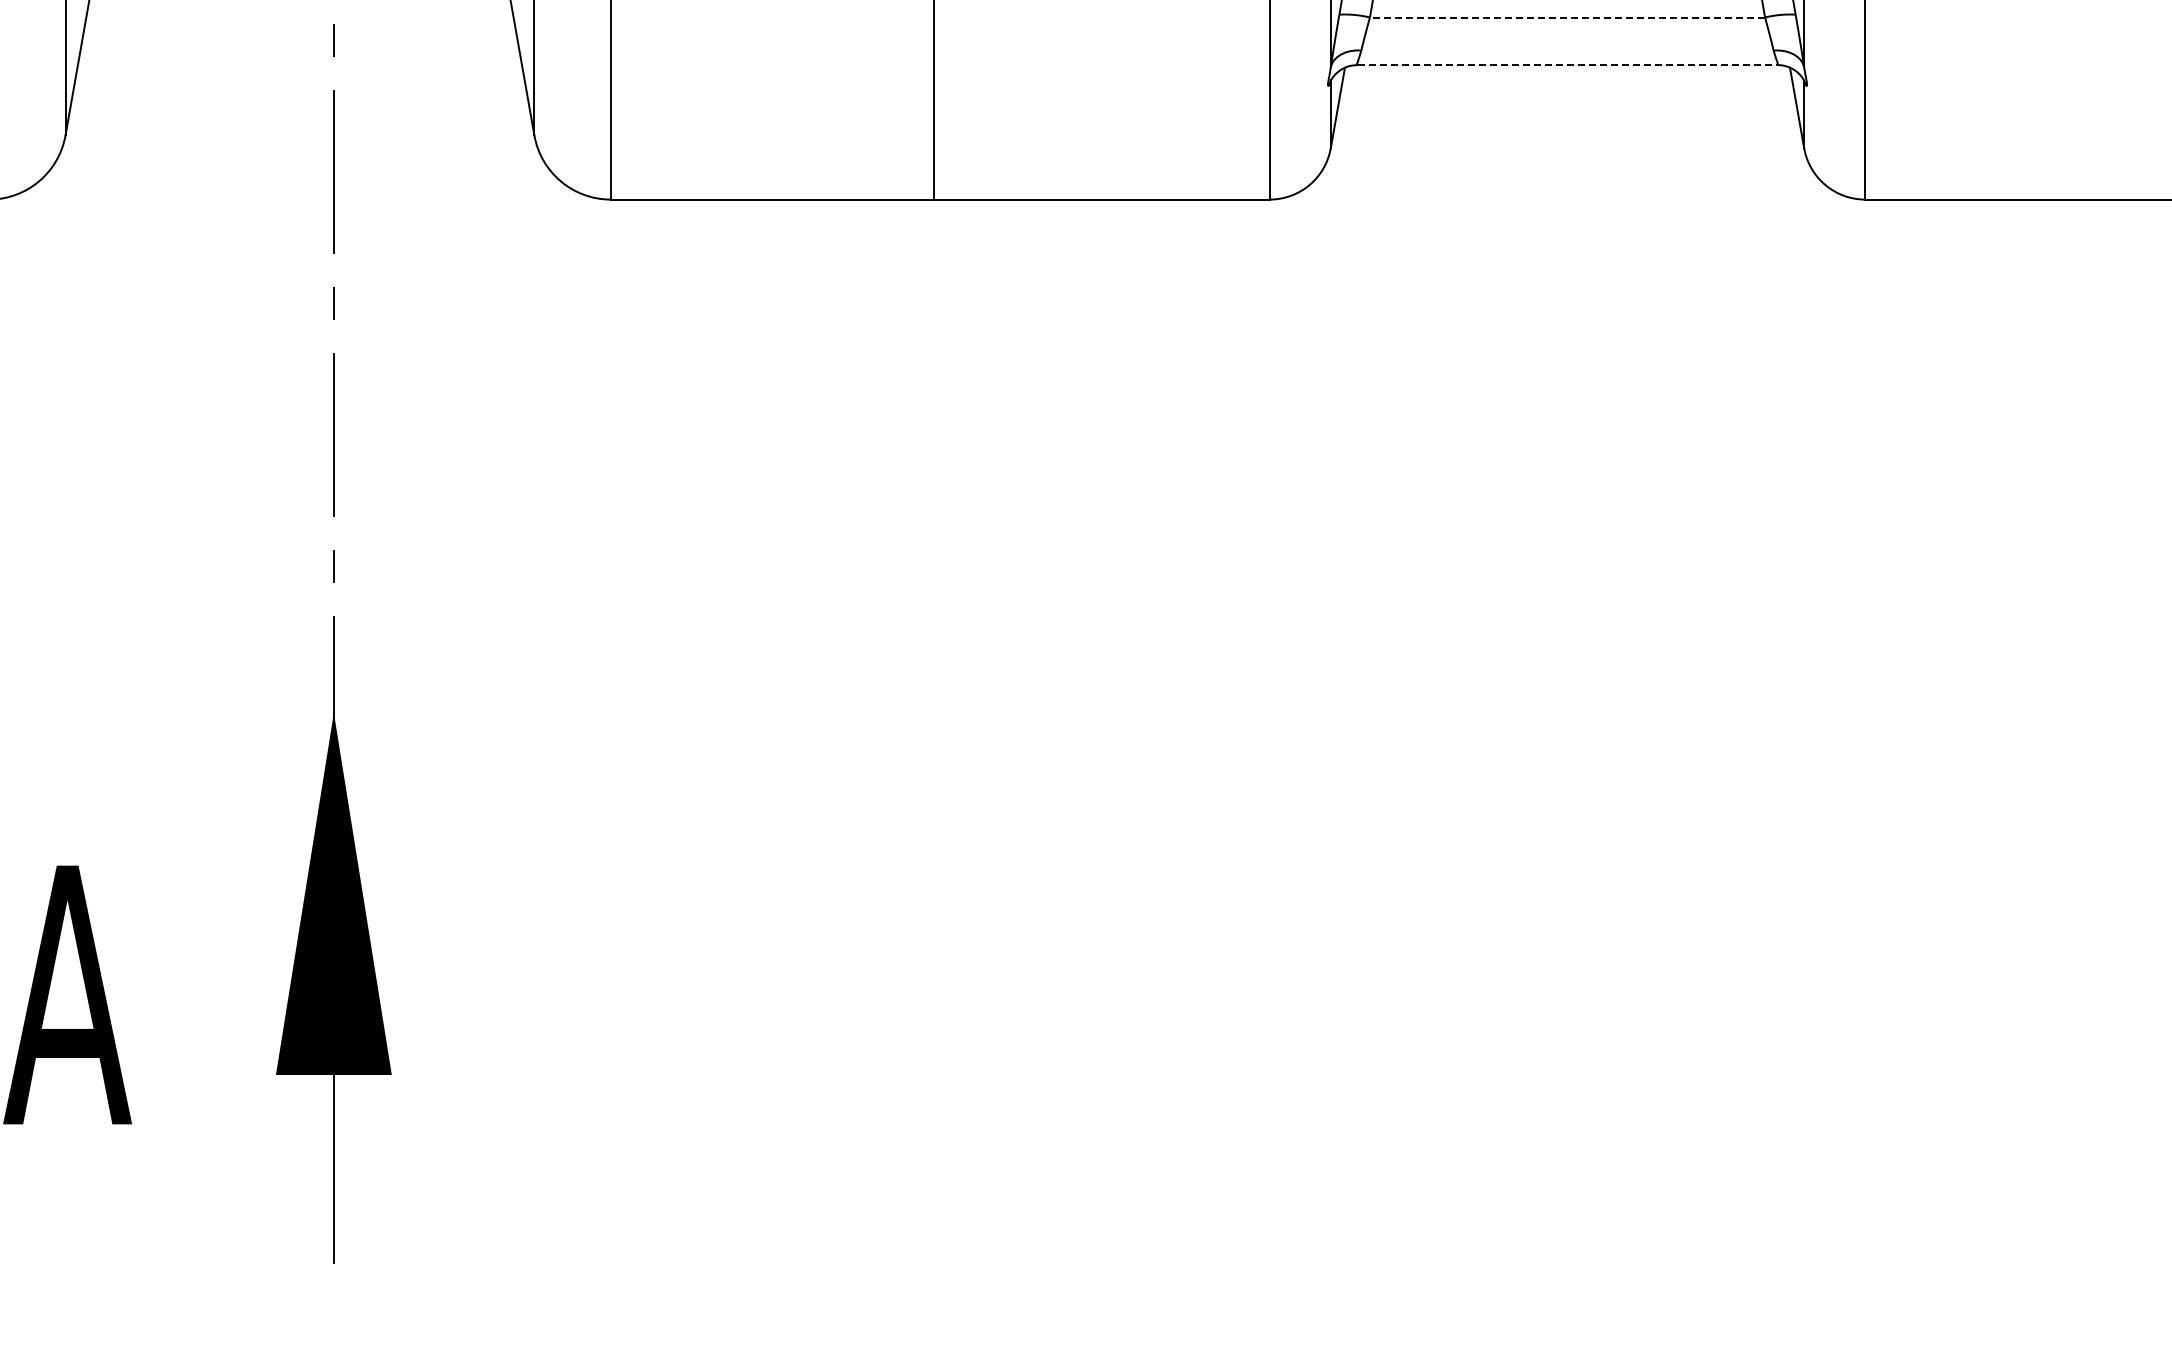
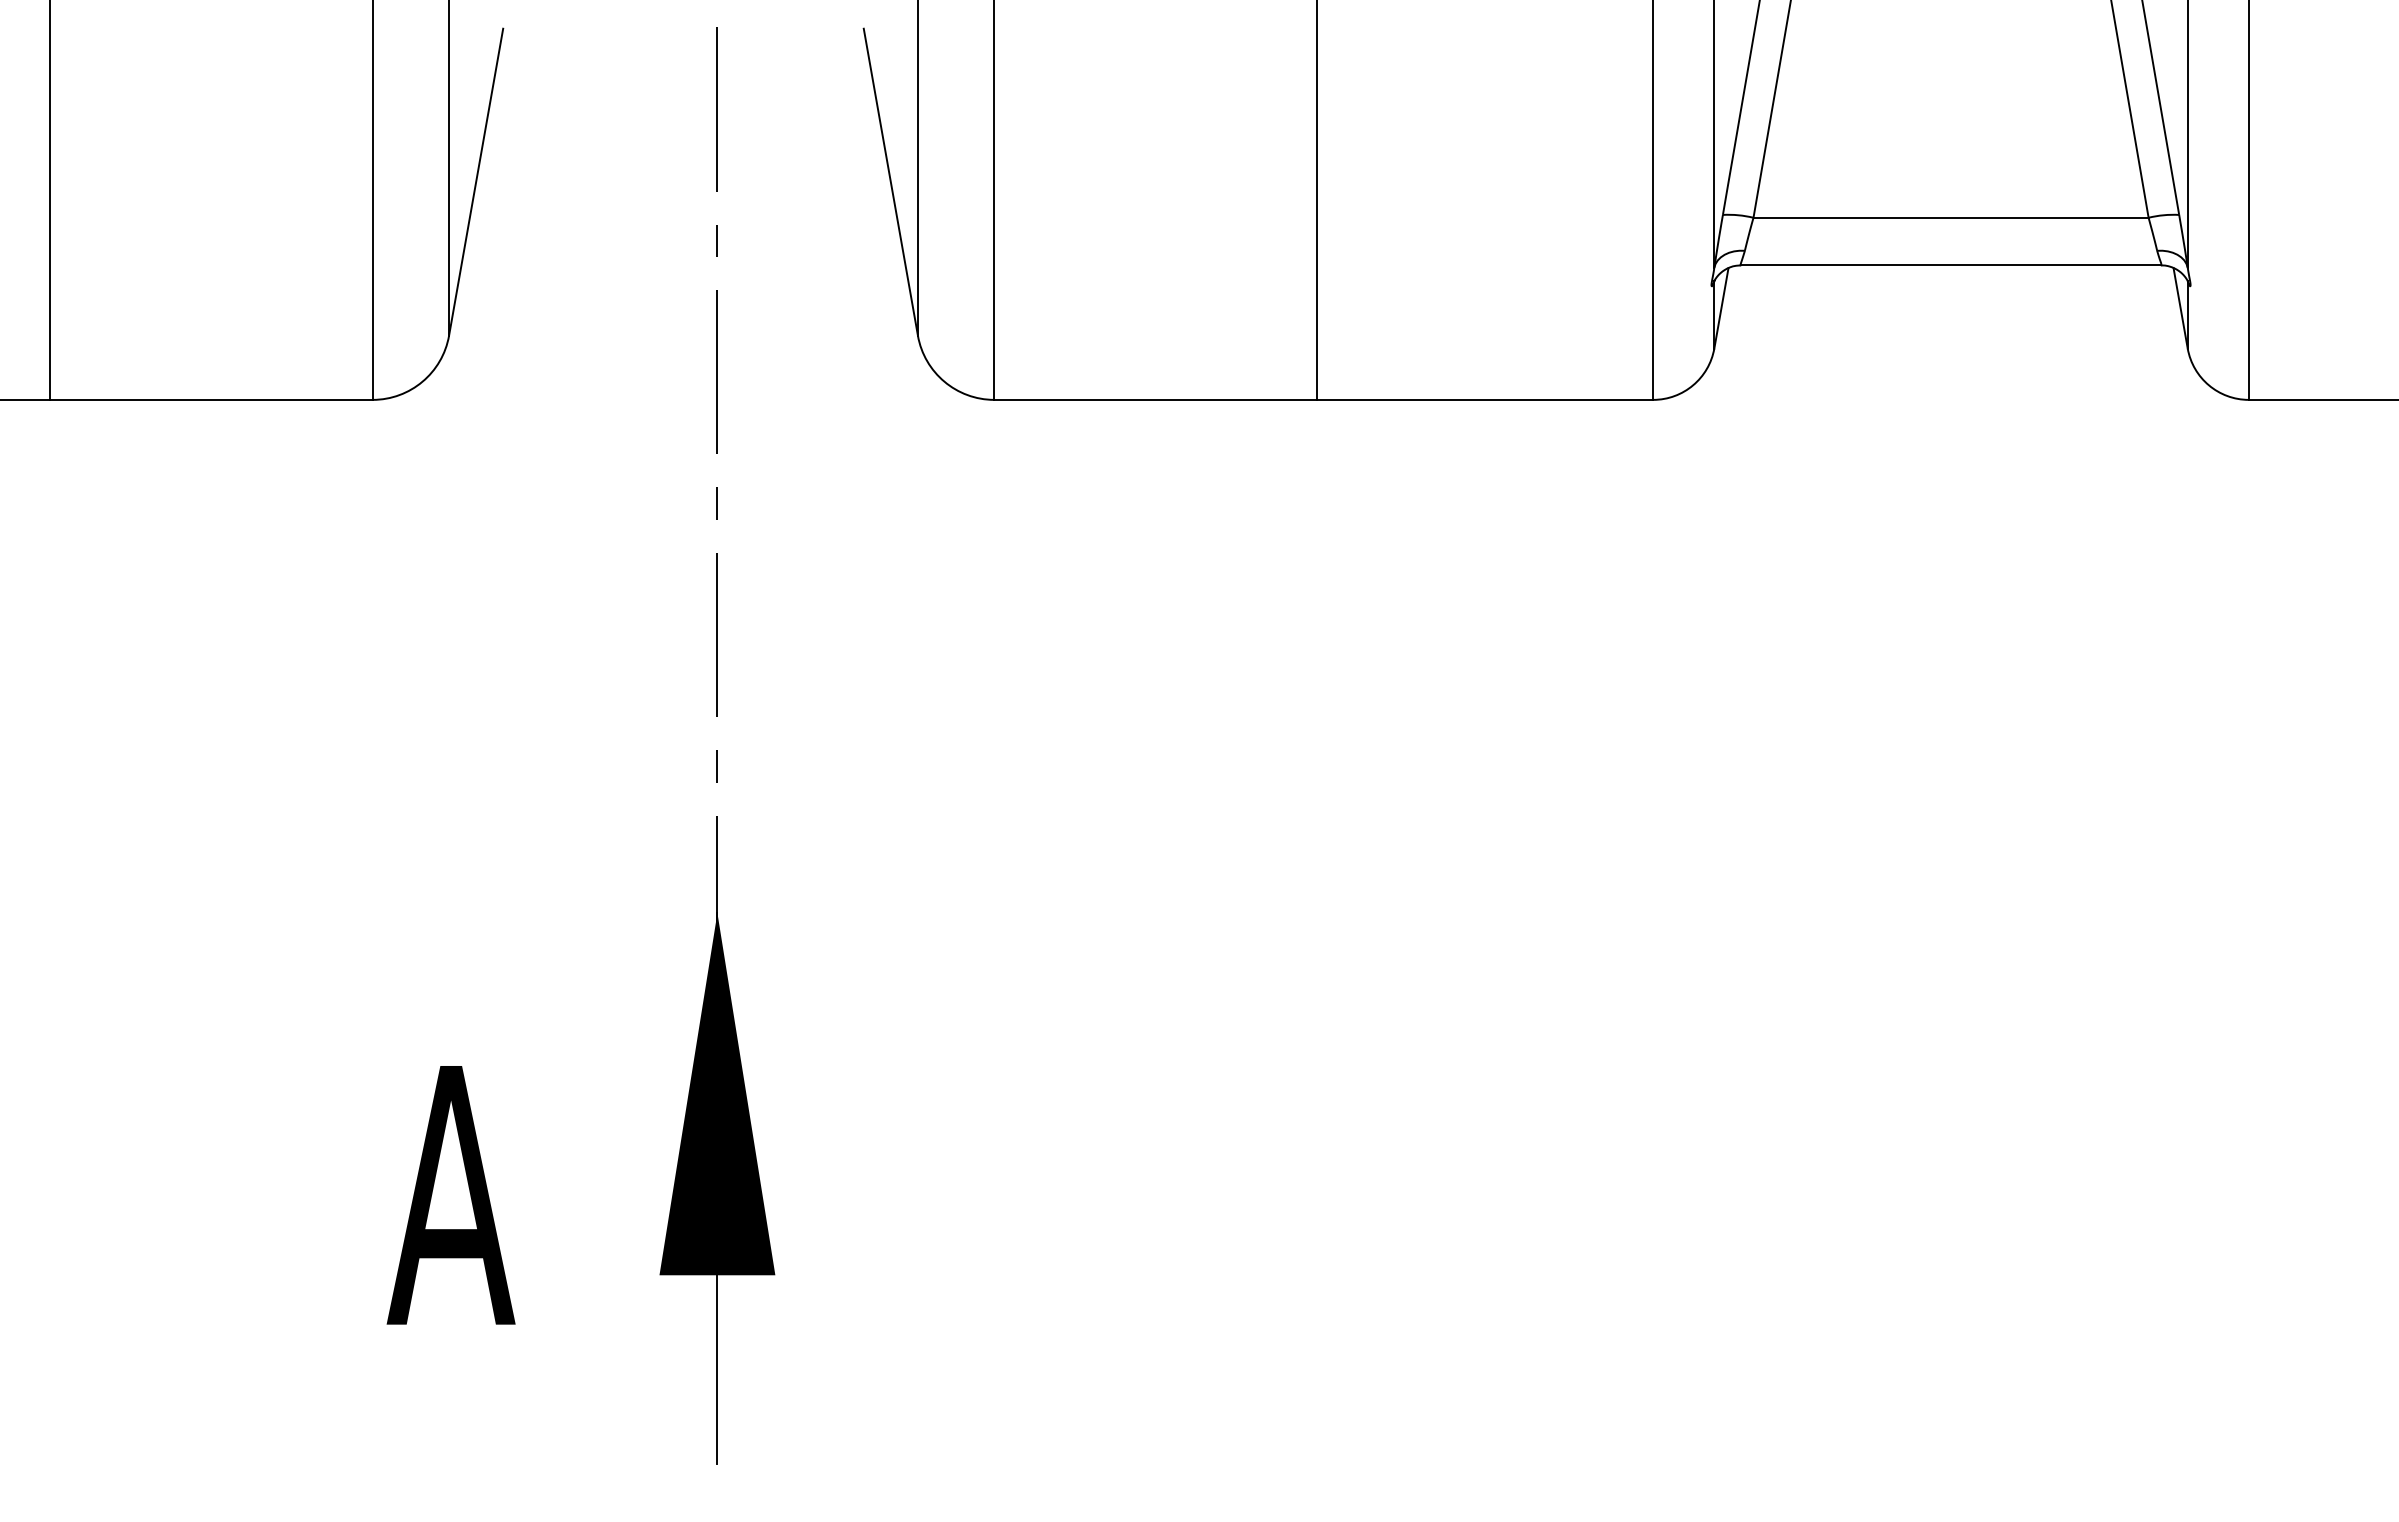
line: (1567, 17) -> (1951, 217), dashed -> solid
line: (1566, 65) -> (1950, 265), dashed -> solid

